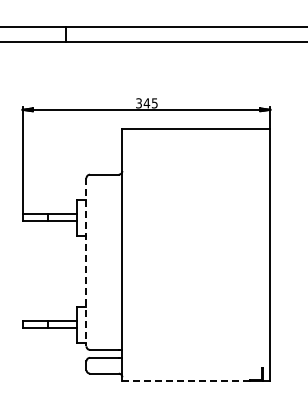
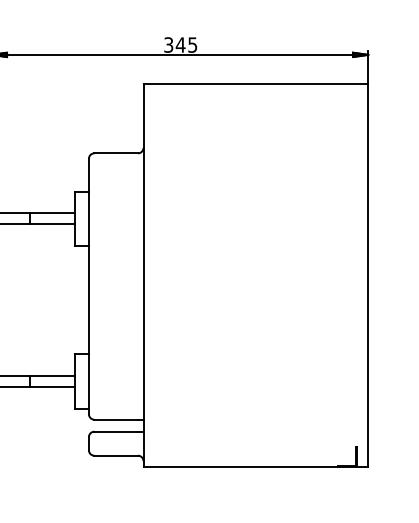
line: (86, 262) -> (88, 286), dashed -> solid
line: (186, 380) -> (240, 466), dashed -> solid

